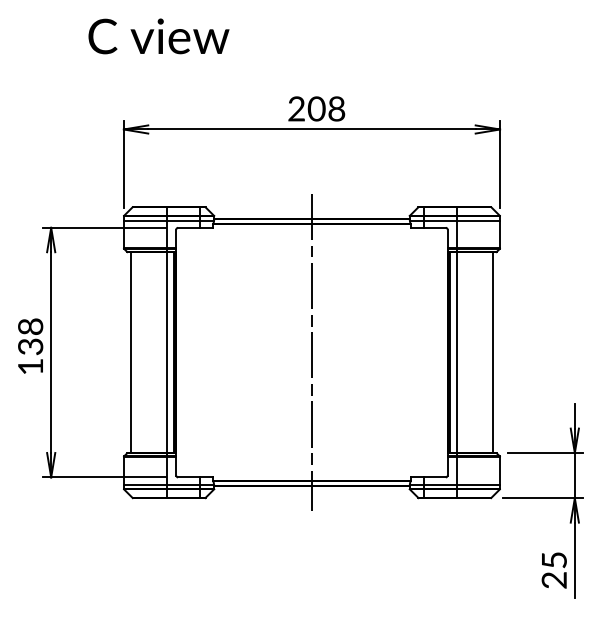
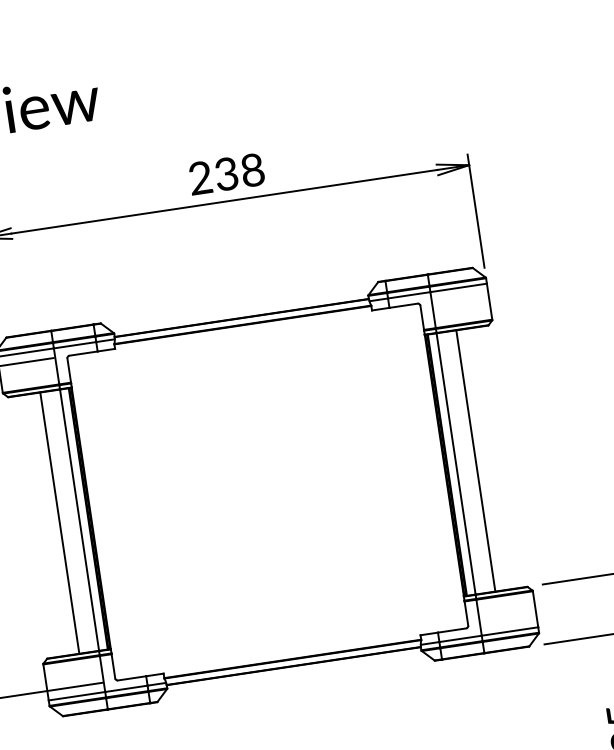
text: (316, 108) -> (226, 173), 208 -> 238
line: (131, 352) -> (60, 522), moved
line: (311, 352) -> (267, 492), removed
line: (492, 352) -> (475, 460), moved

